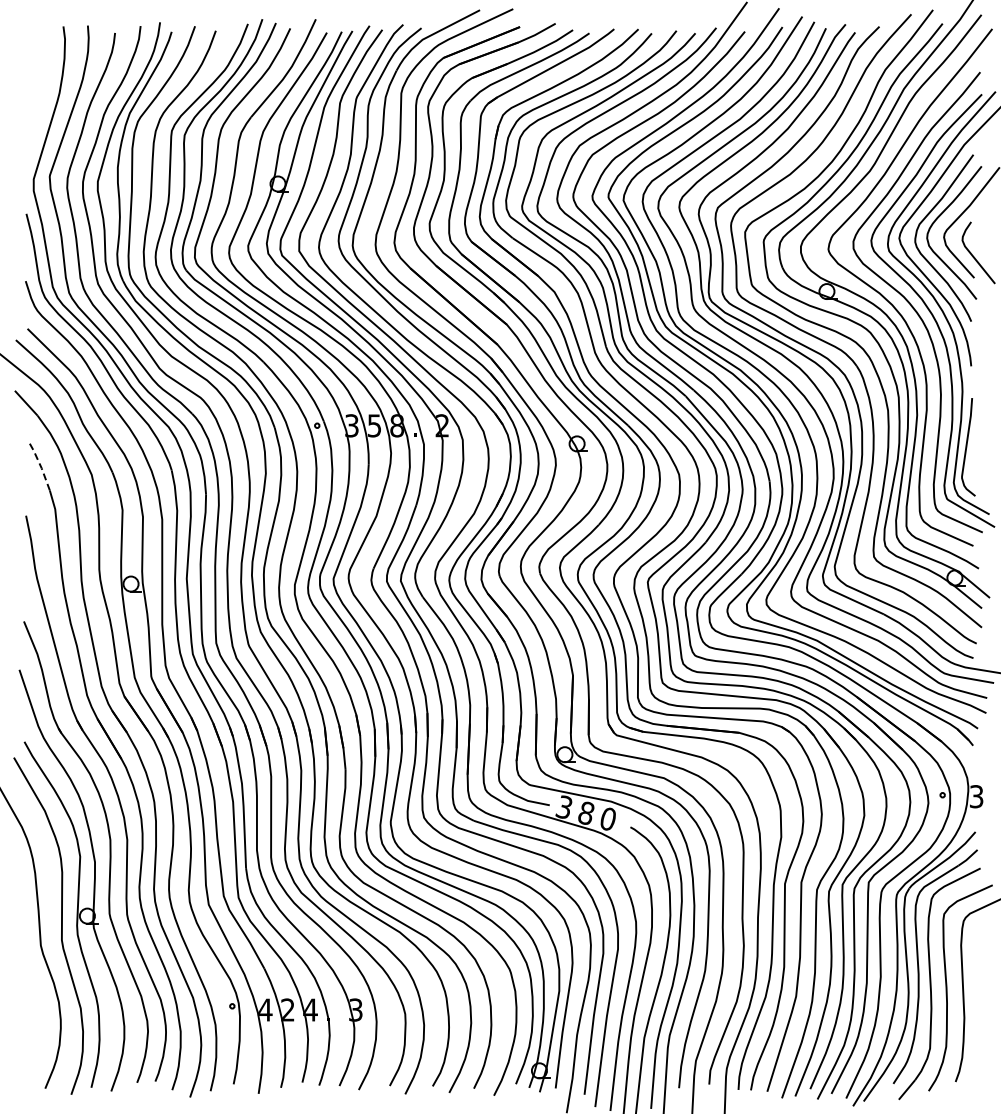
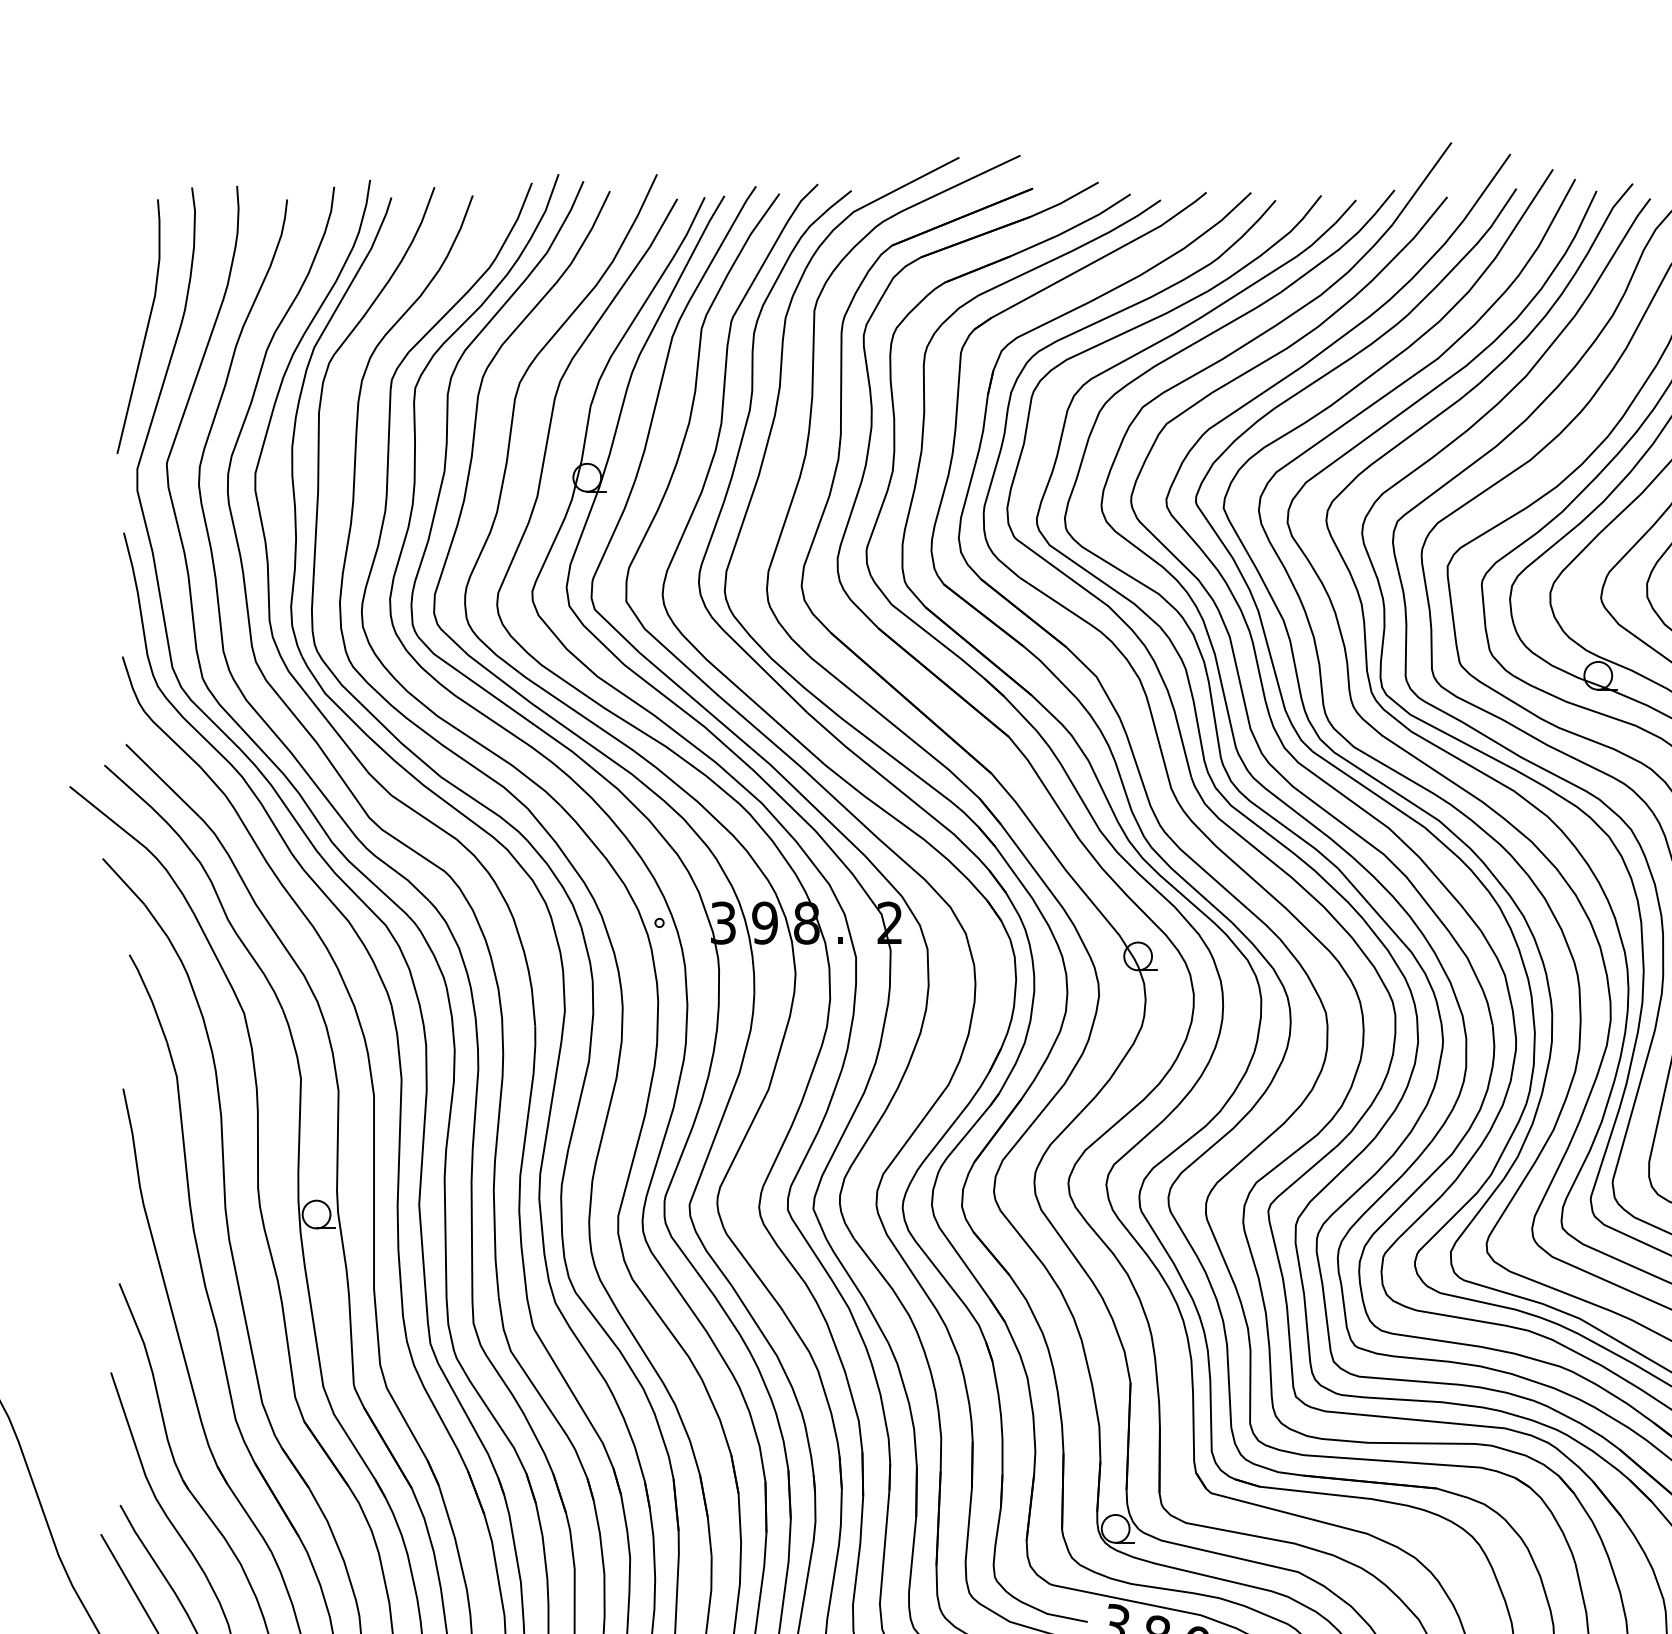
line: (38, 101) -> (146, 325), added
text: (374, 425) -> (764, 922), 5 -> 9
line: (40, 465) -> (149, 996), dashed -> solid

